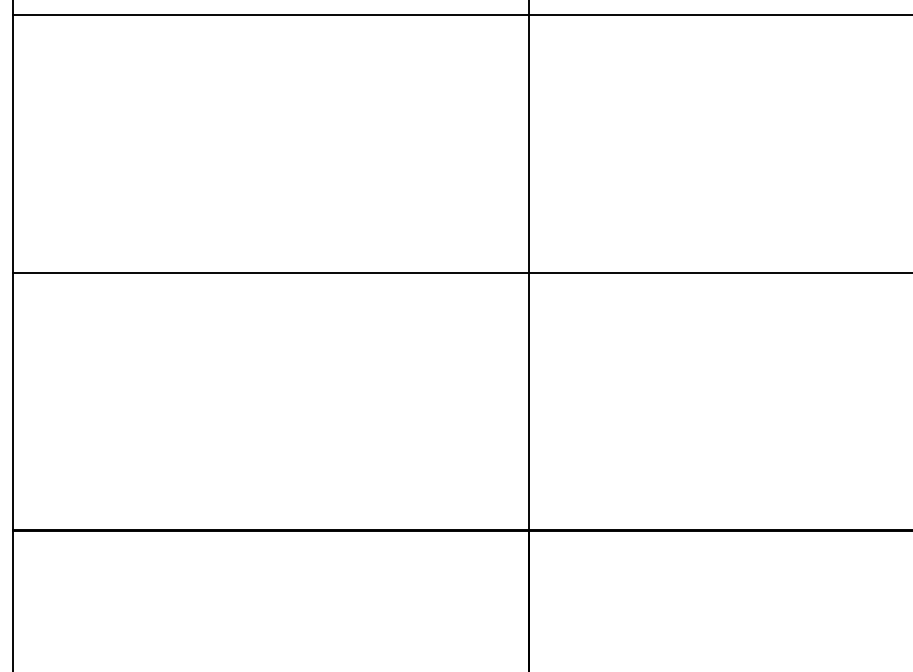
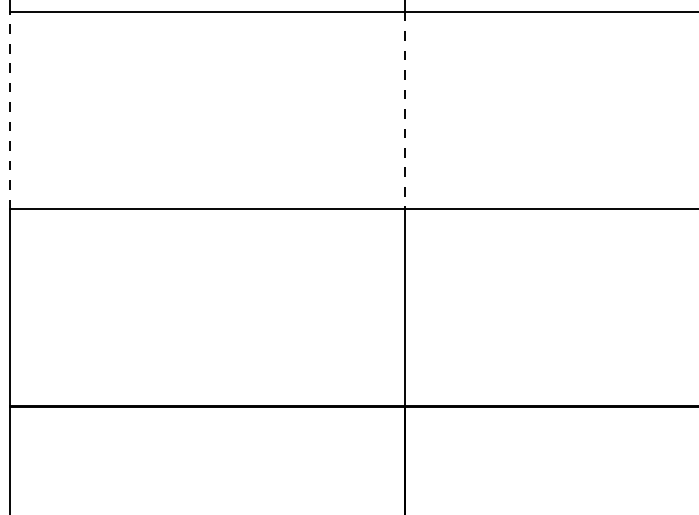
line: (13, 143) -> (10, 110), solid -> dashed
line: (528, 144) -> (404, 110), solid -> dashed

